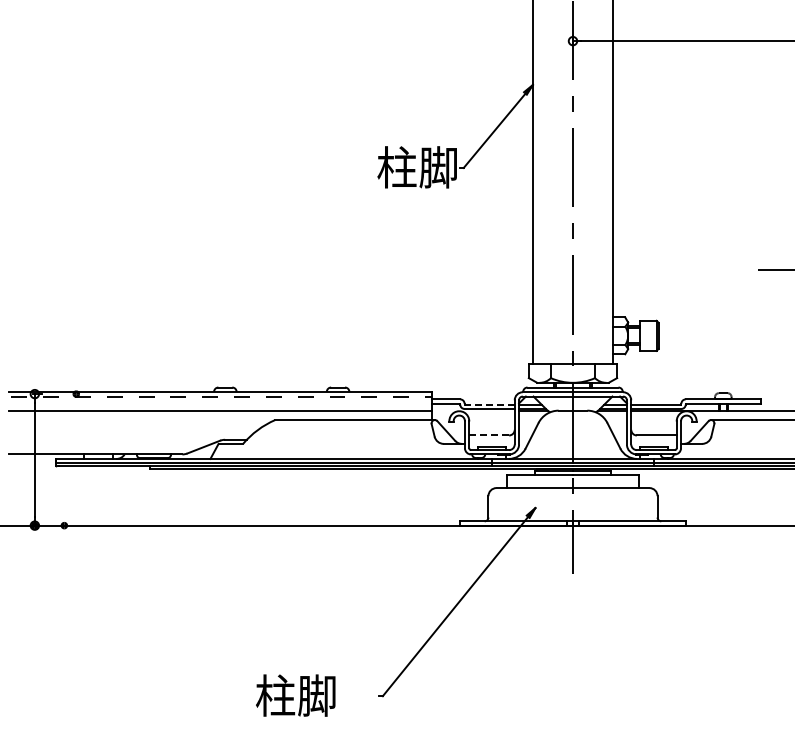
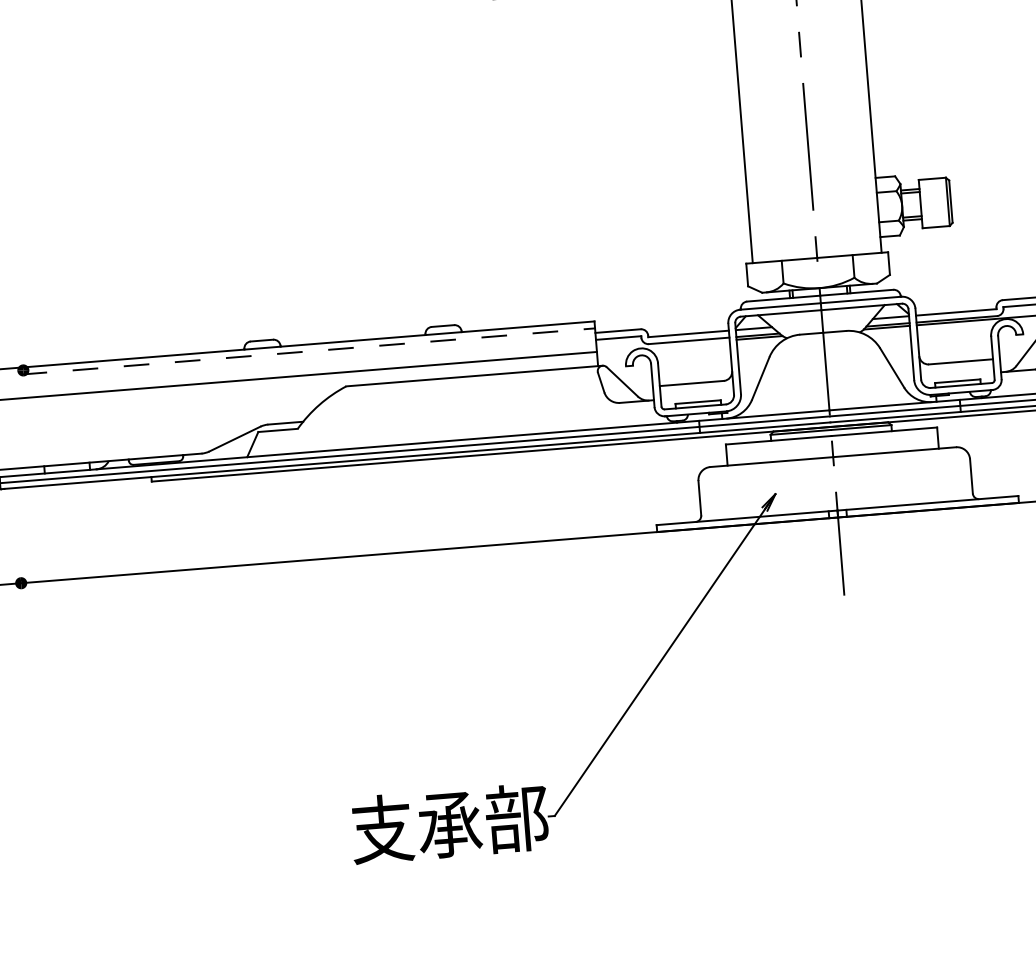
line: (489, 404) -> (688, 333), dashed -> solid
line: (489, 435) -> (692, 383), dashed -> solid
text: (317, 695) -> (449, 823), 柱脚 -> 支承部

